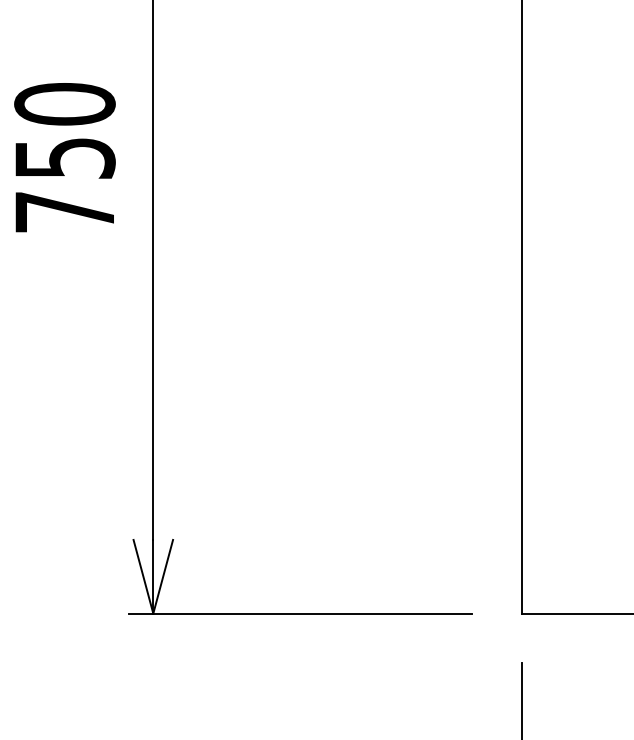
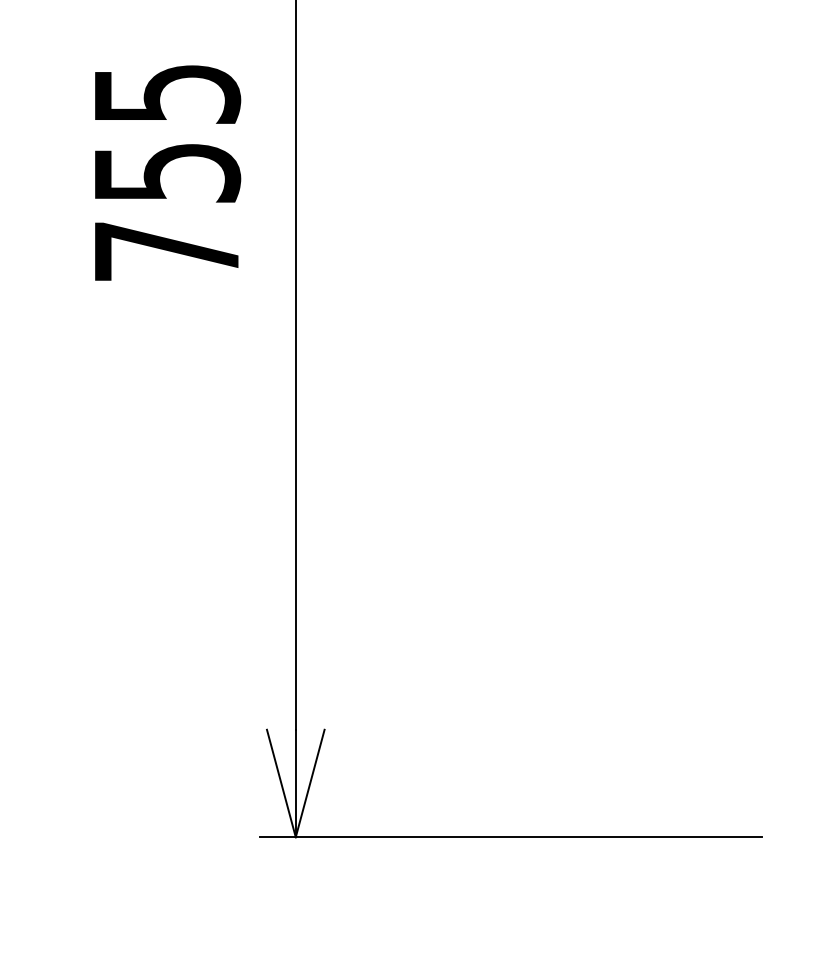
text: (64, 104) -> (166, 94), 750 -> 755

